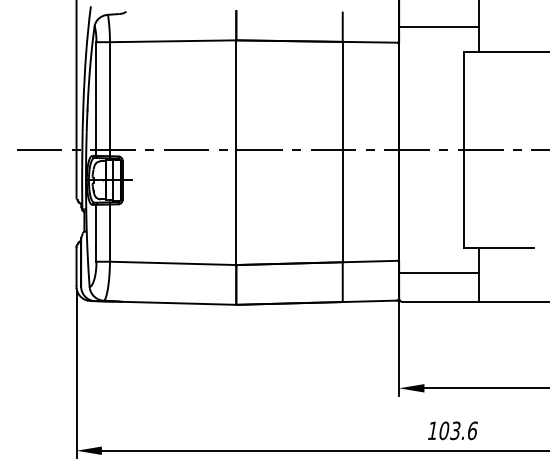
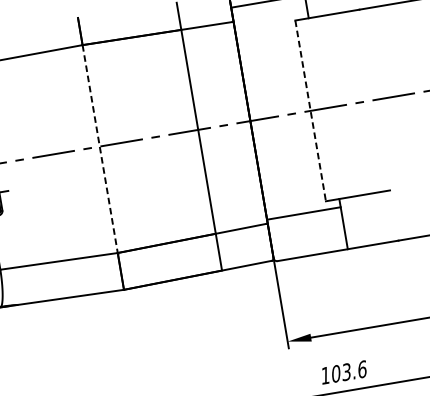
line: (464, 150) -> (310, 111), solid -> dashed
line: (236, 153) -> (100, 149), solid -> dashed
line: (438, 272) -> (303, 213), moved

